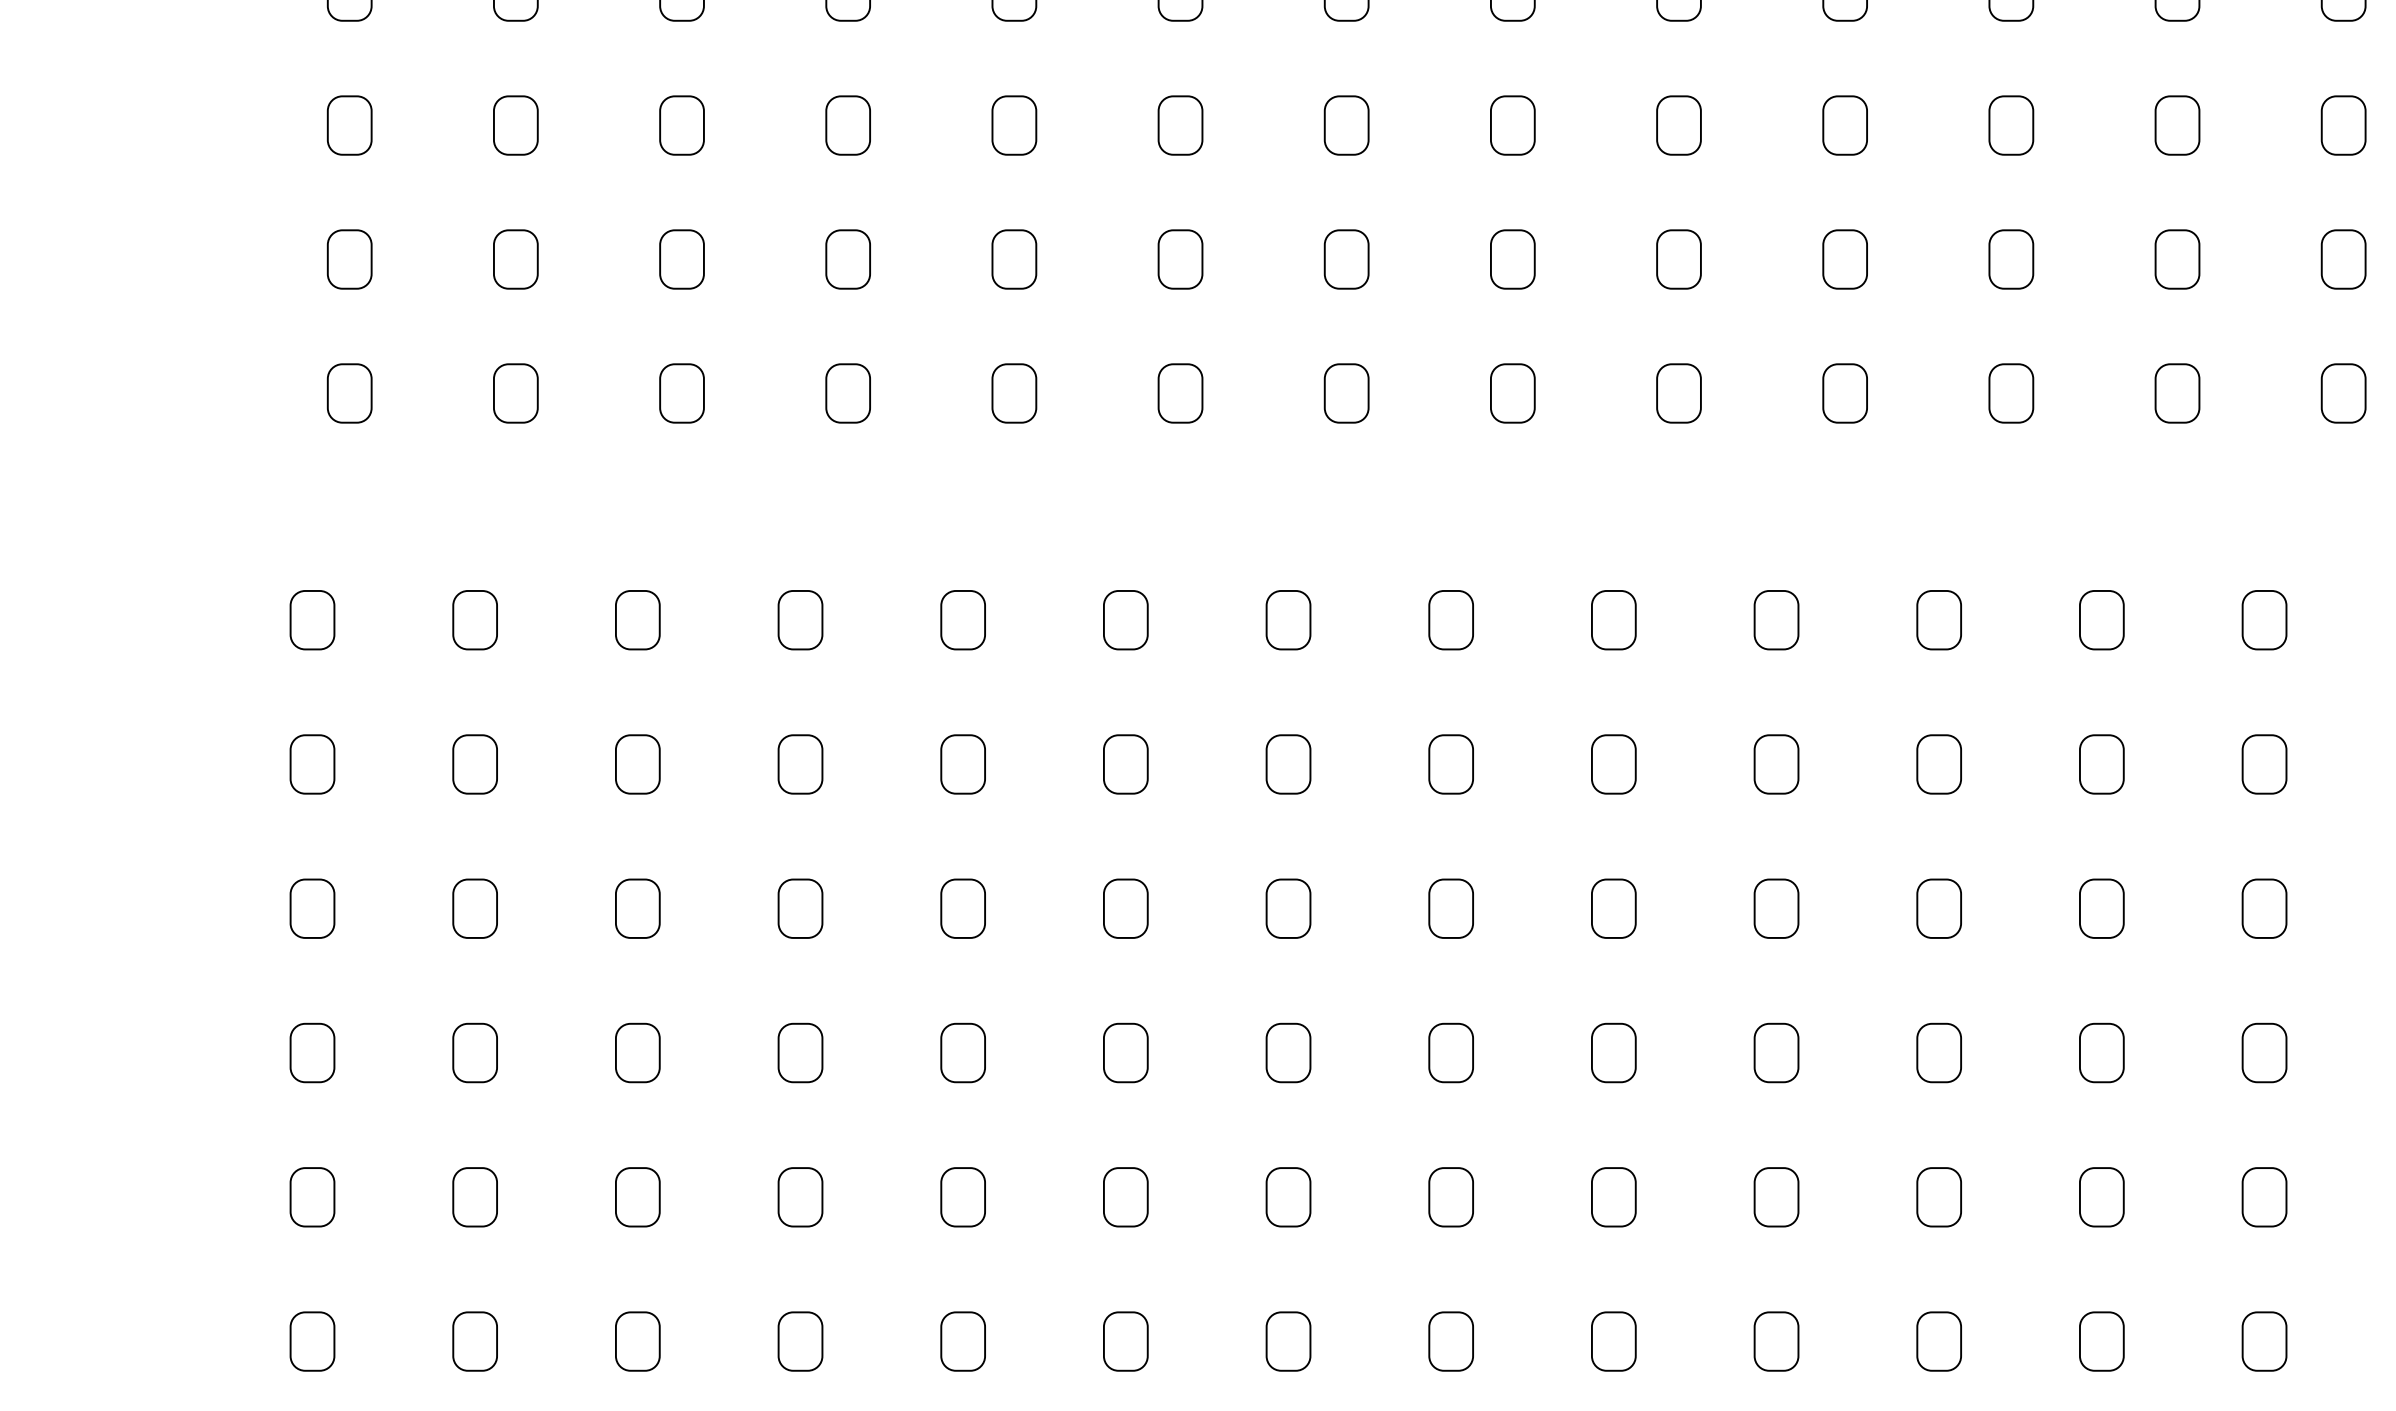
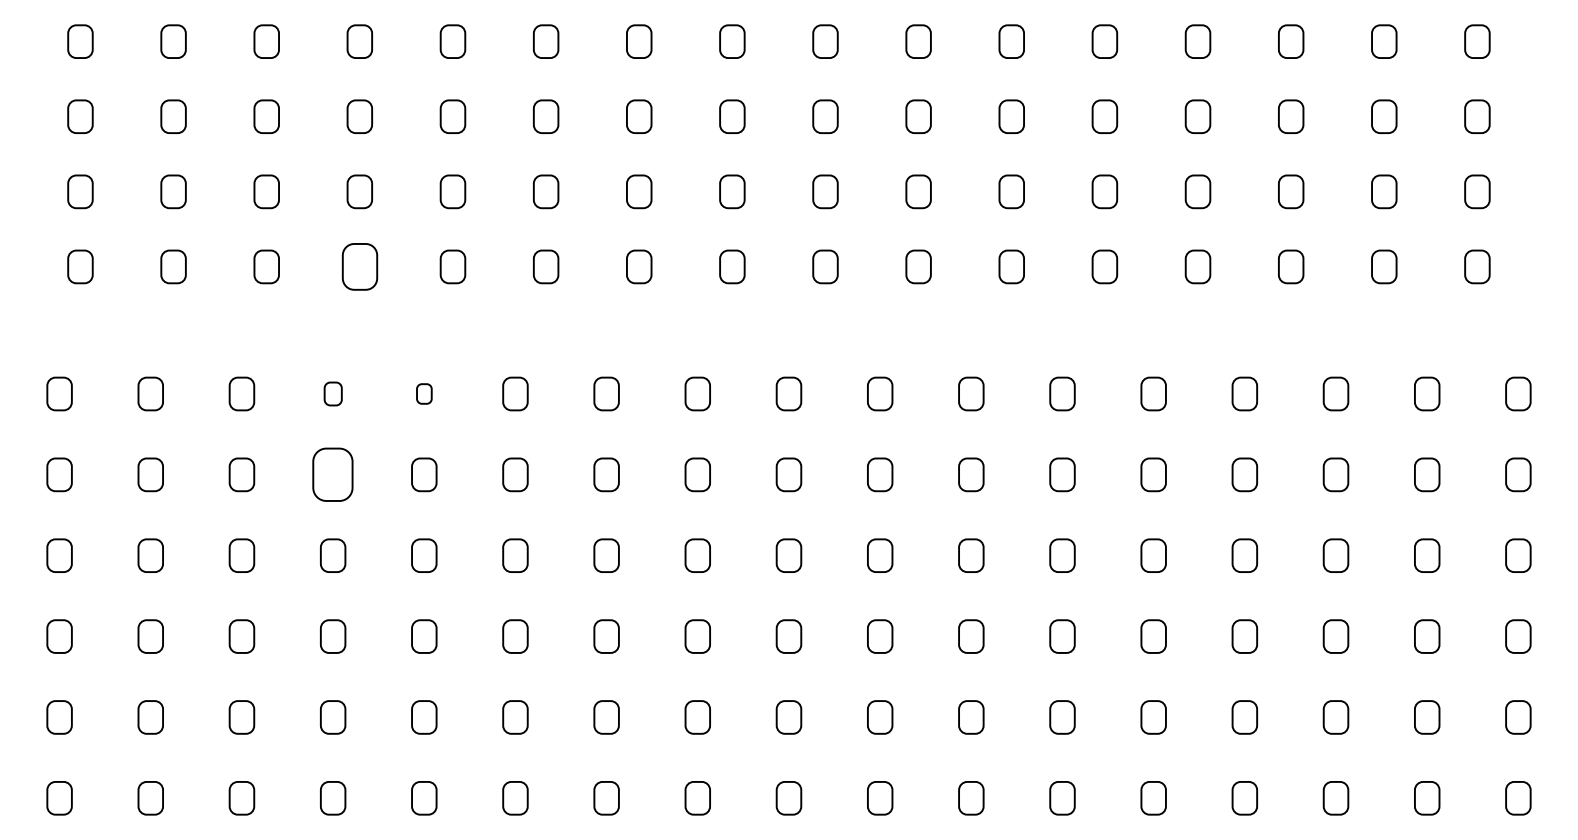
part: (847, 392) -> (359, 266), size x1.4
part: (801, 619) -> (333, 393), size x0.7
part: (963, 619) -> (424, 393), size x0.6
part: (801, 763) -> (333, 474), size x1.6

